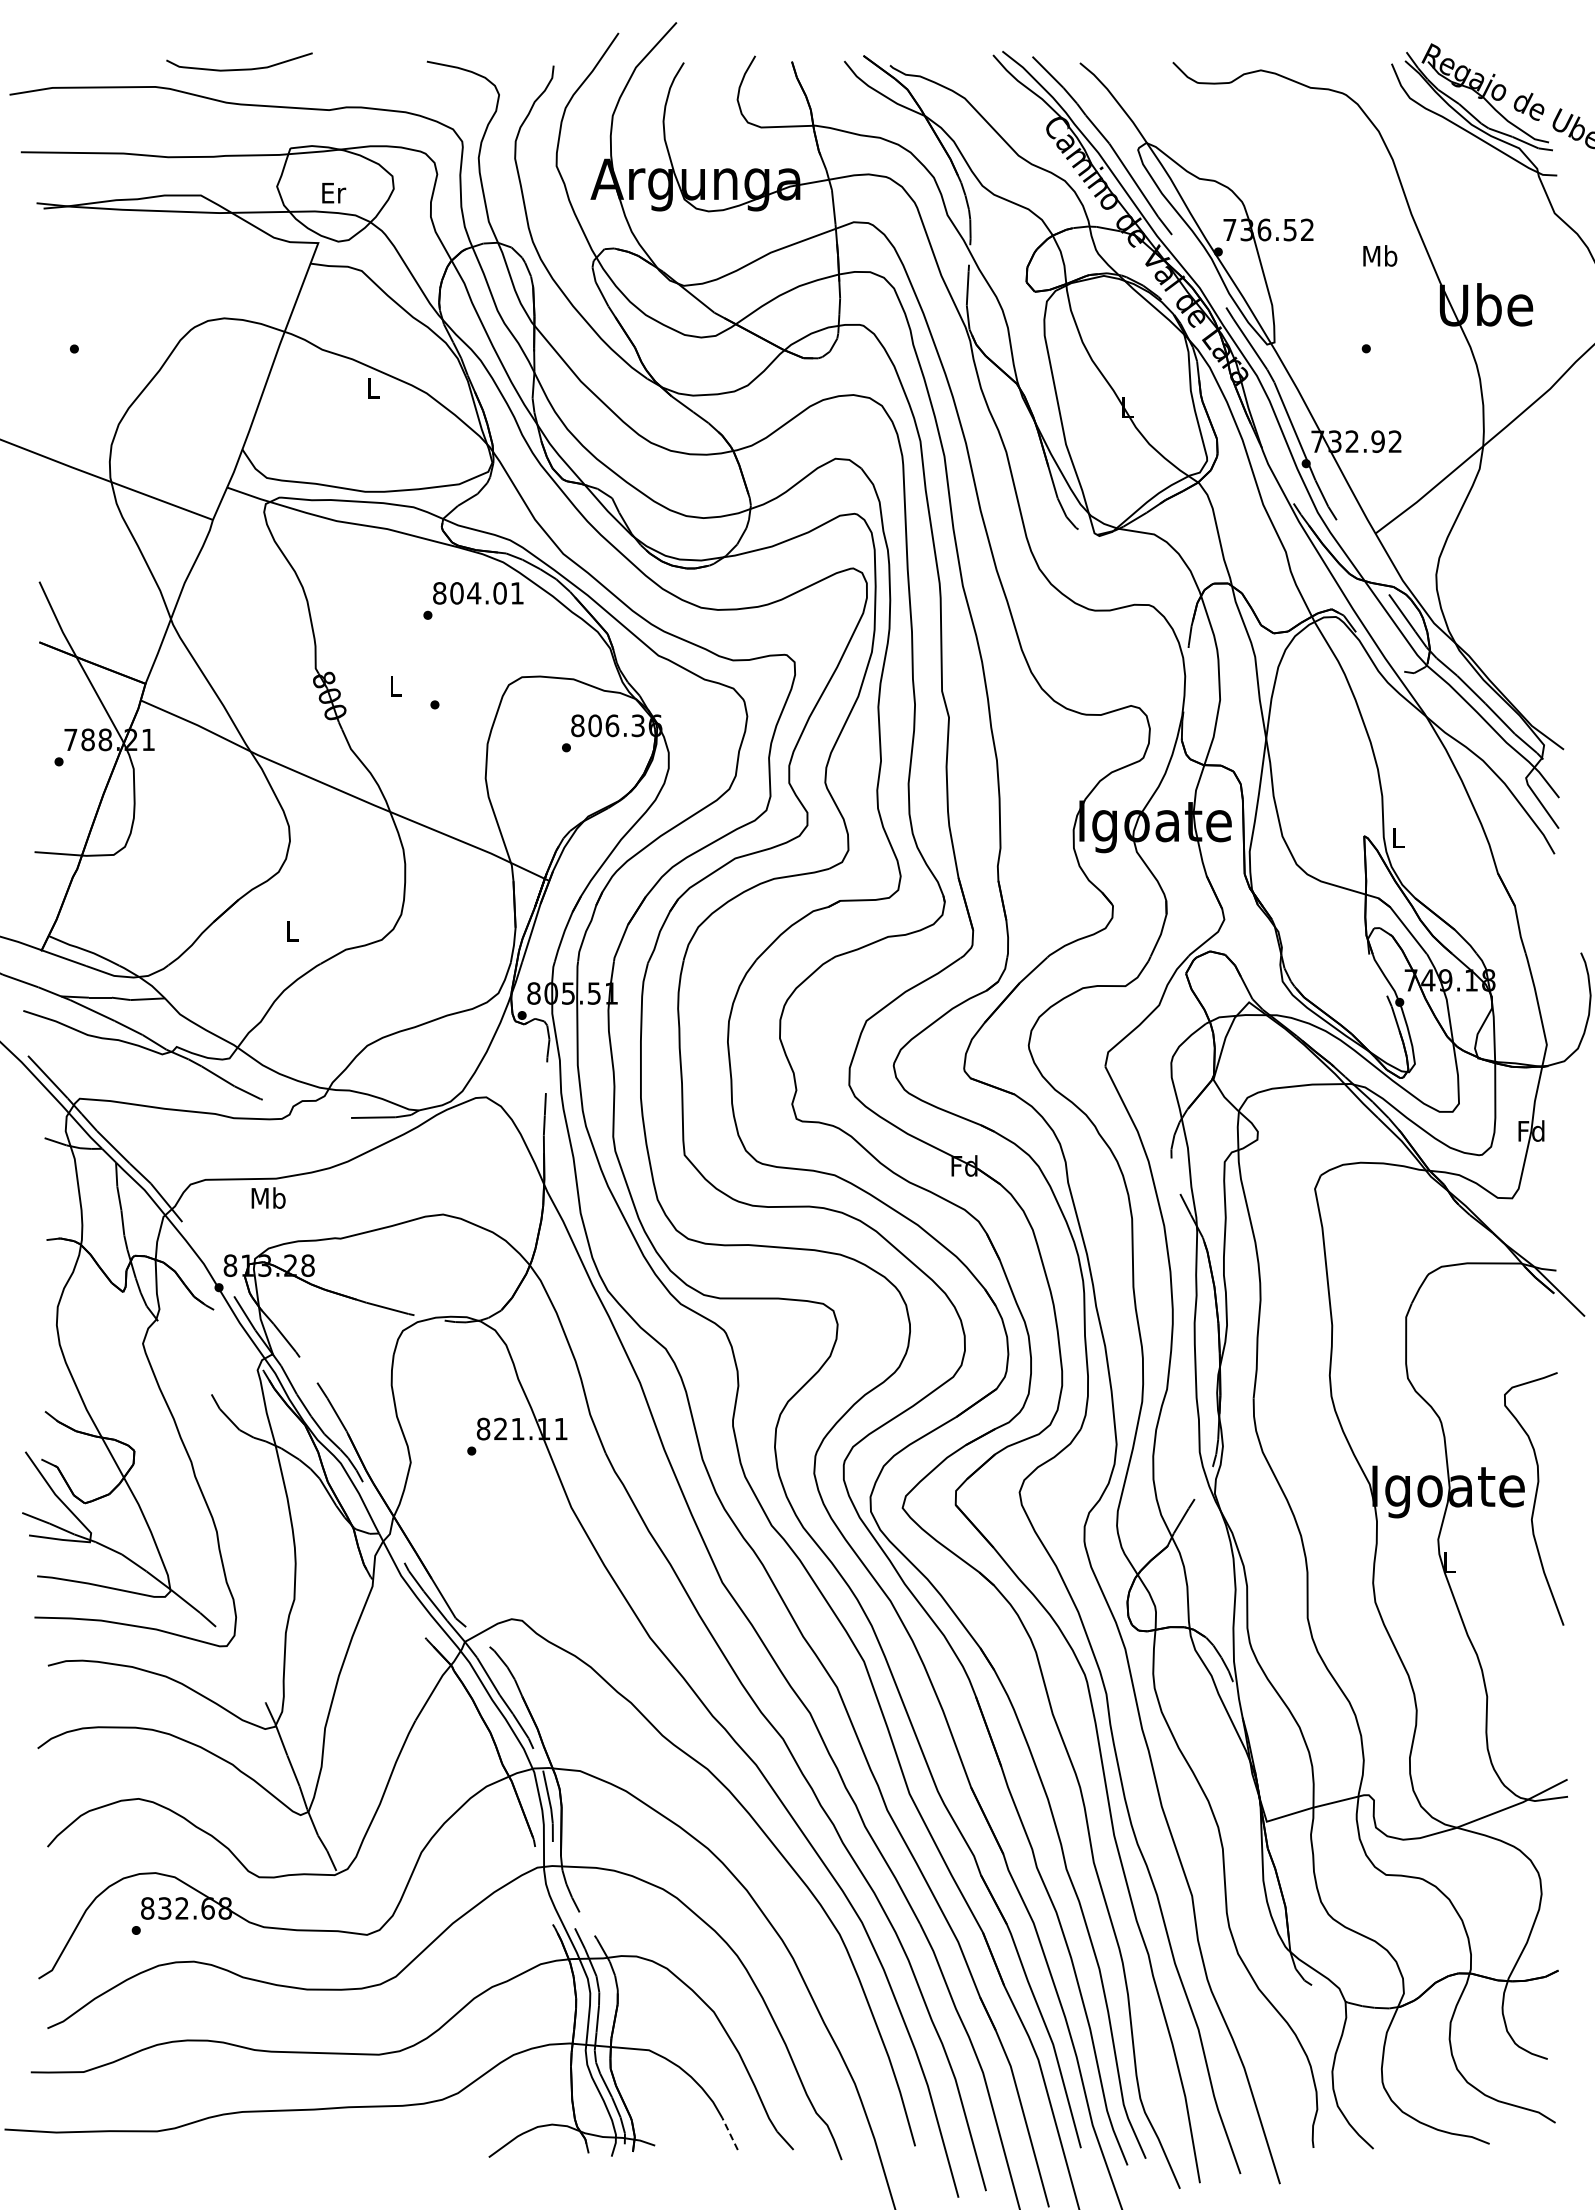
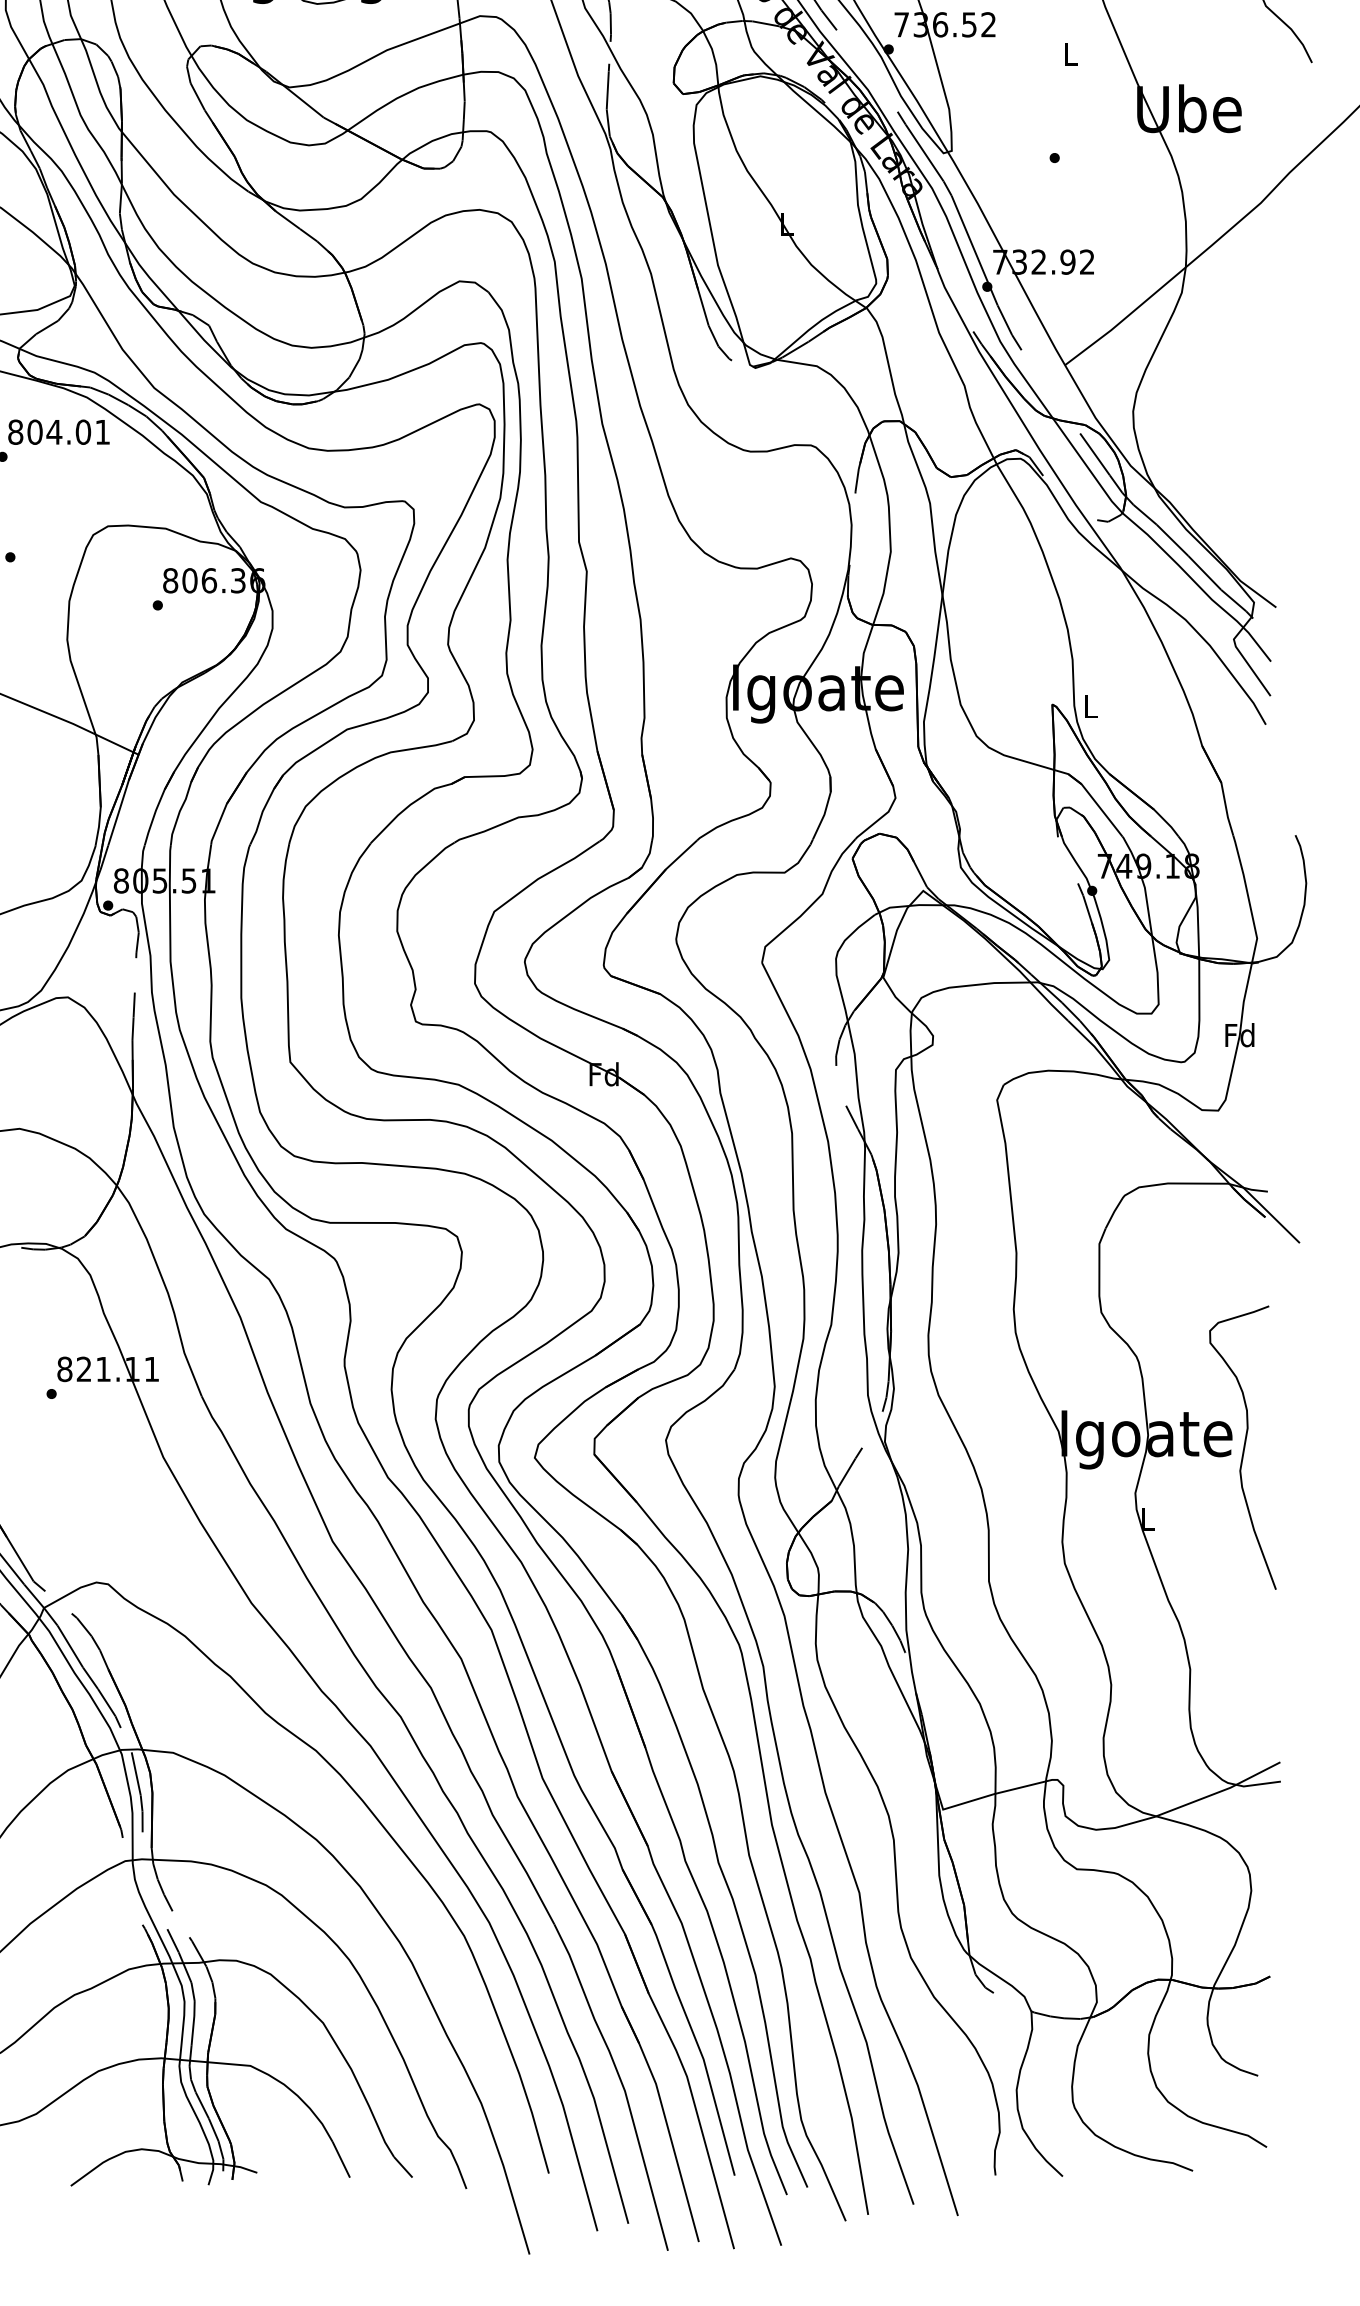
text: (1380, 255) -> (1070, 53), Mb -> L
line: (730, 2134) -> (341, 2160), dashed -> solid

